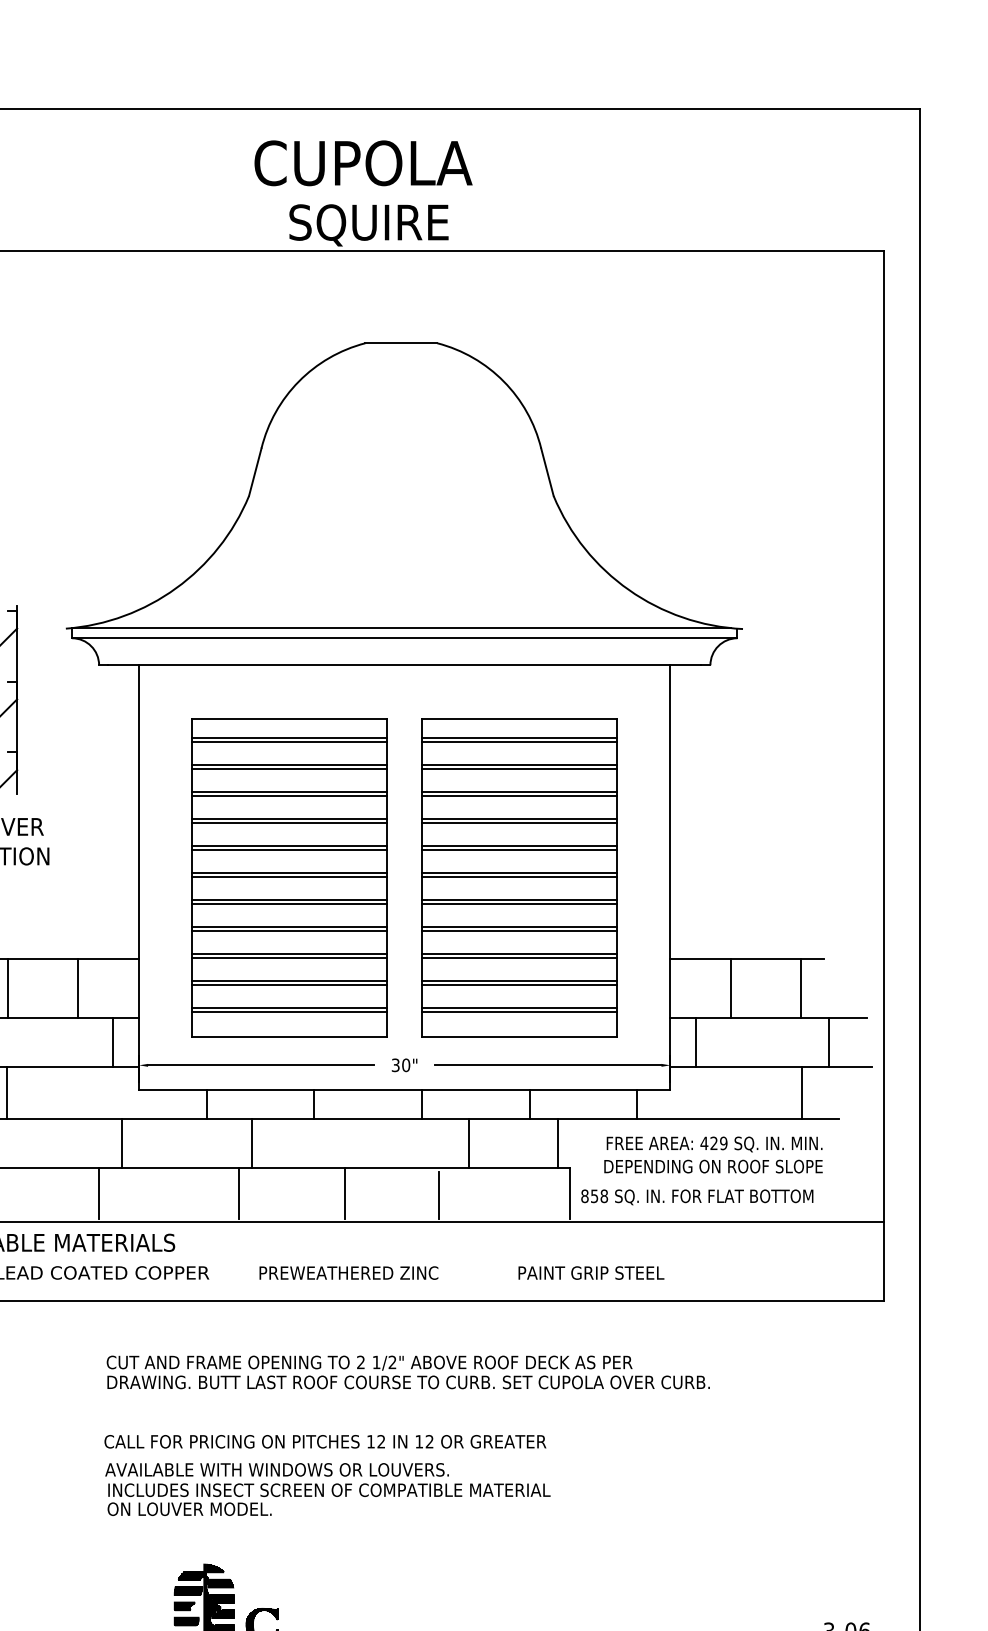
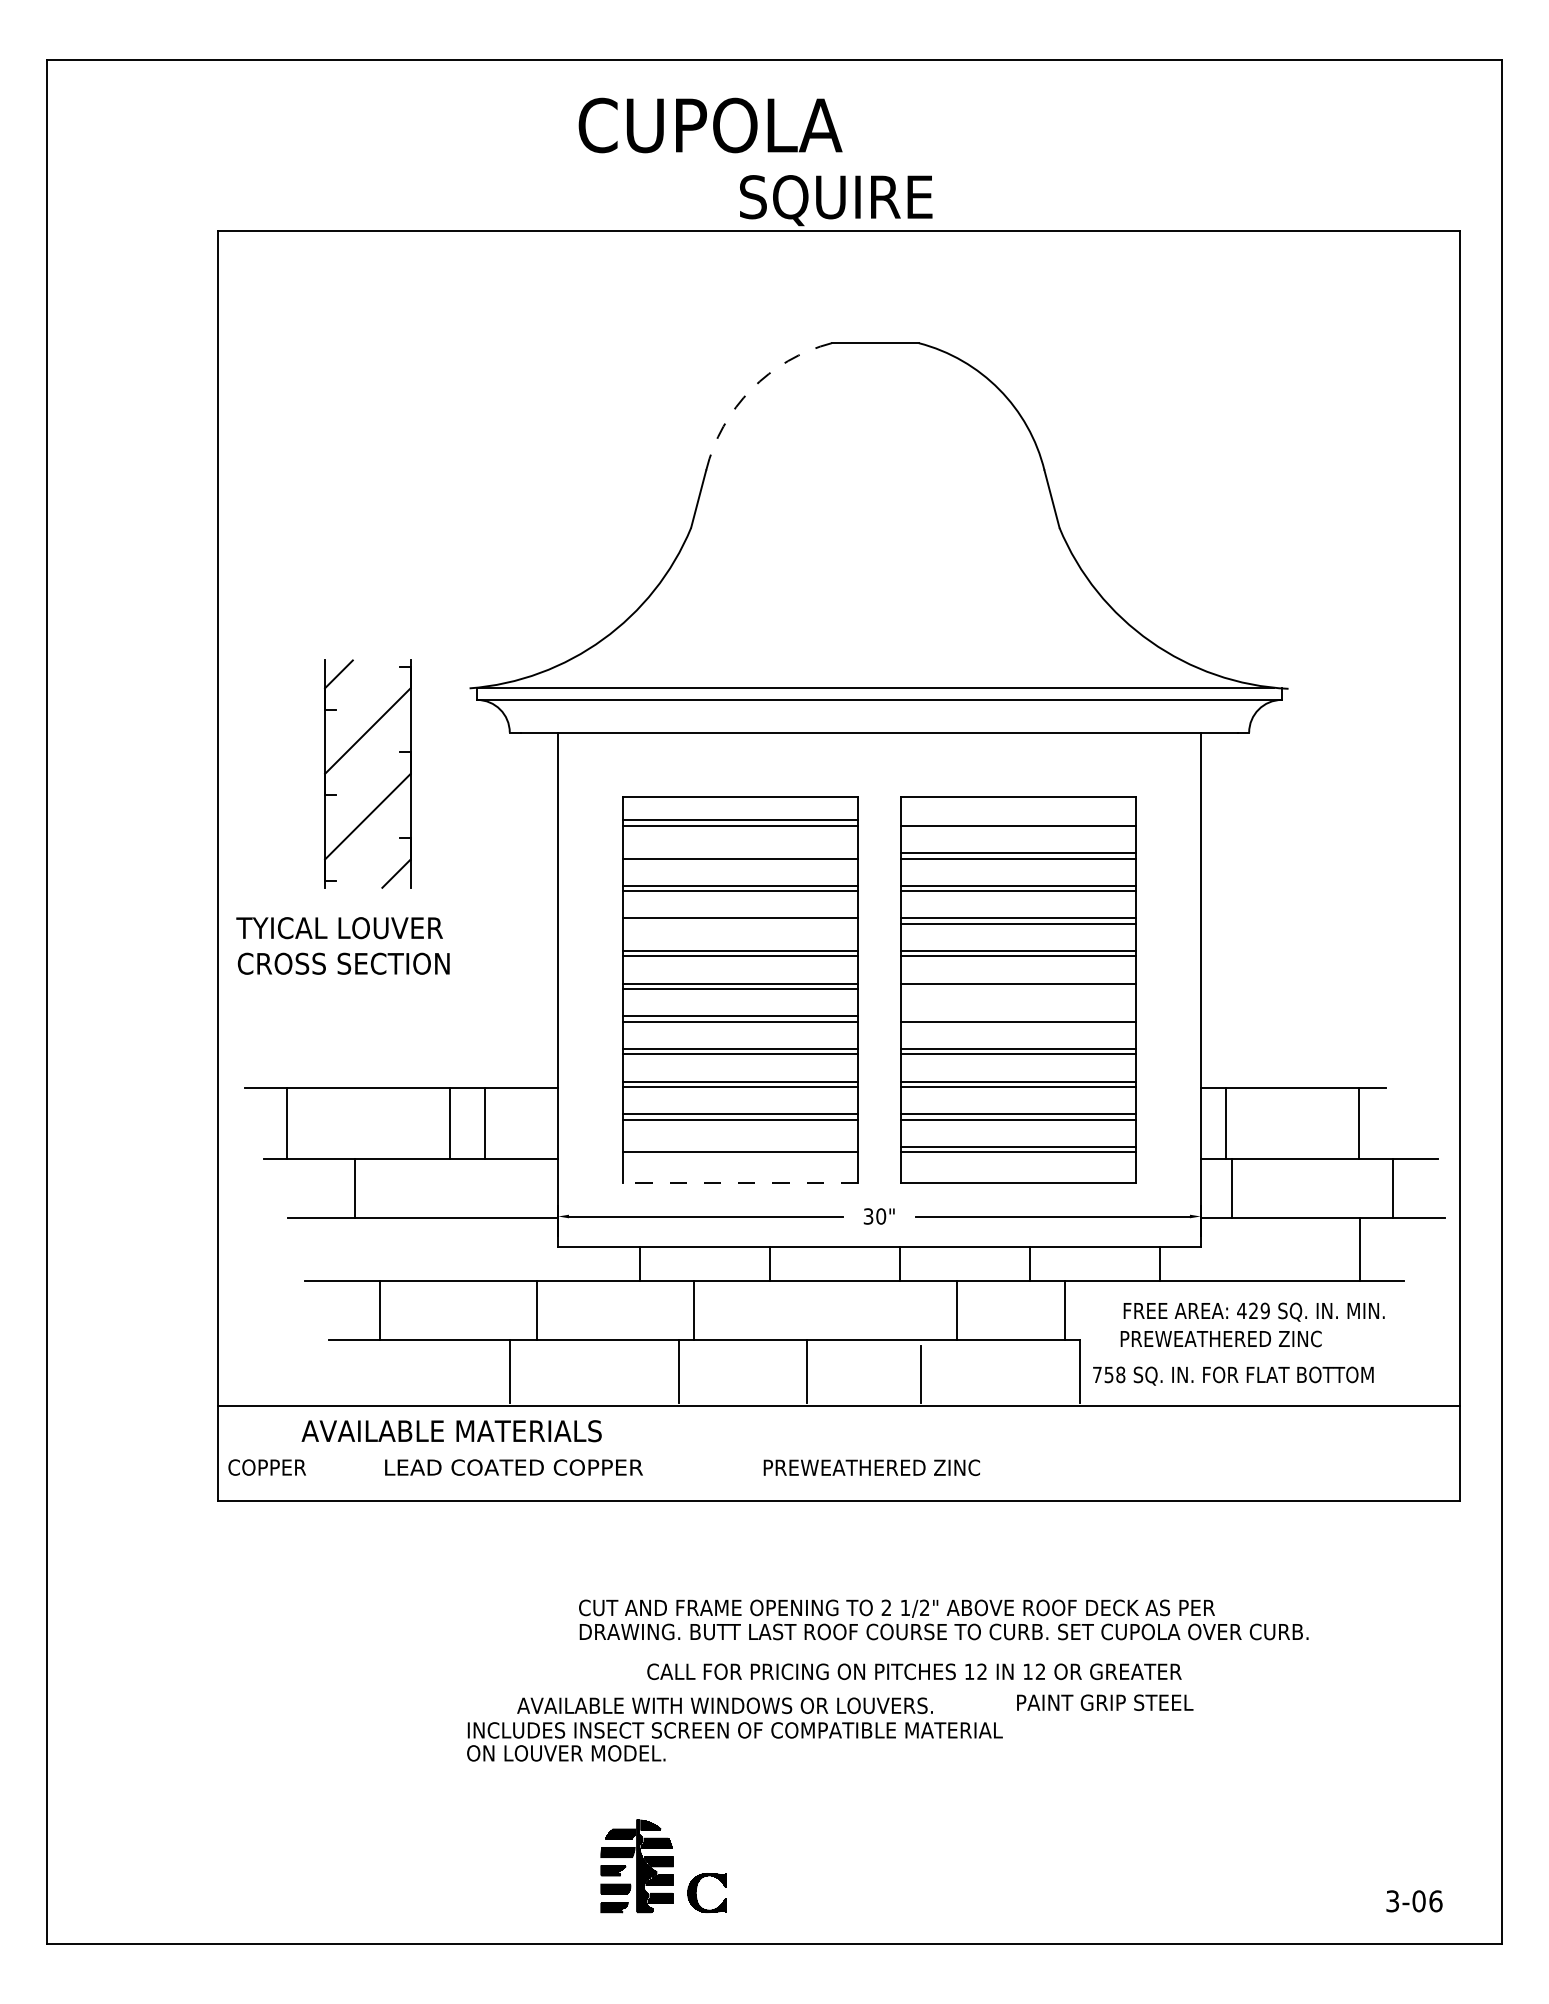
text: (363, 163) -> (710, 125), moved
arc: (298, 381) -> (751, 389), solid -> dashed
line: (519, 737) -> (1018, 820), removed
line: (289, 765) -> (740, 853), removed
line: (289, 823) -> (740, 923), removed
line: (519, 877) -> (1018, 989), removed
line: (519, 899) -> (1018, 1016), removed
line: (8, 988) -> (450, 1123), moved
line: (731, 988) -> (1226, 1123), moved
line: (289, 1007) -> (740, 1146), removed
line: (289, 1037) -> (740, 1182), solid -> dashed
line: (112, 1042) -> (526, 1188), removed
line: (7, 1092) -> (398, 1249), removed
text: (714, 1166) -> (1253, 1338), DEPENDING ON ROOF SLOPE -> PREWEATHERED ZINC
text: (584, 1195) -> (1096, 1374), 858 -> 758
text: (348, 1272) -> (871, 1467), moved
text: (591, 1272) -> (1105, 1702), moved
text: (408, 1372) -> (943, 1619), moved
text: (325, 1441) -> (914, 1671), moved
text: (328, 1499) -> (734, 1741), moved

